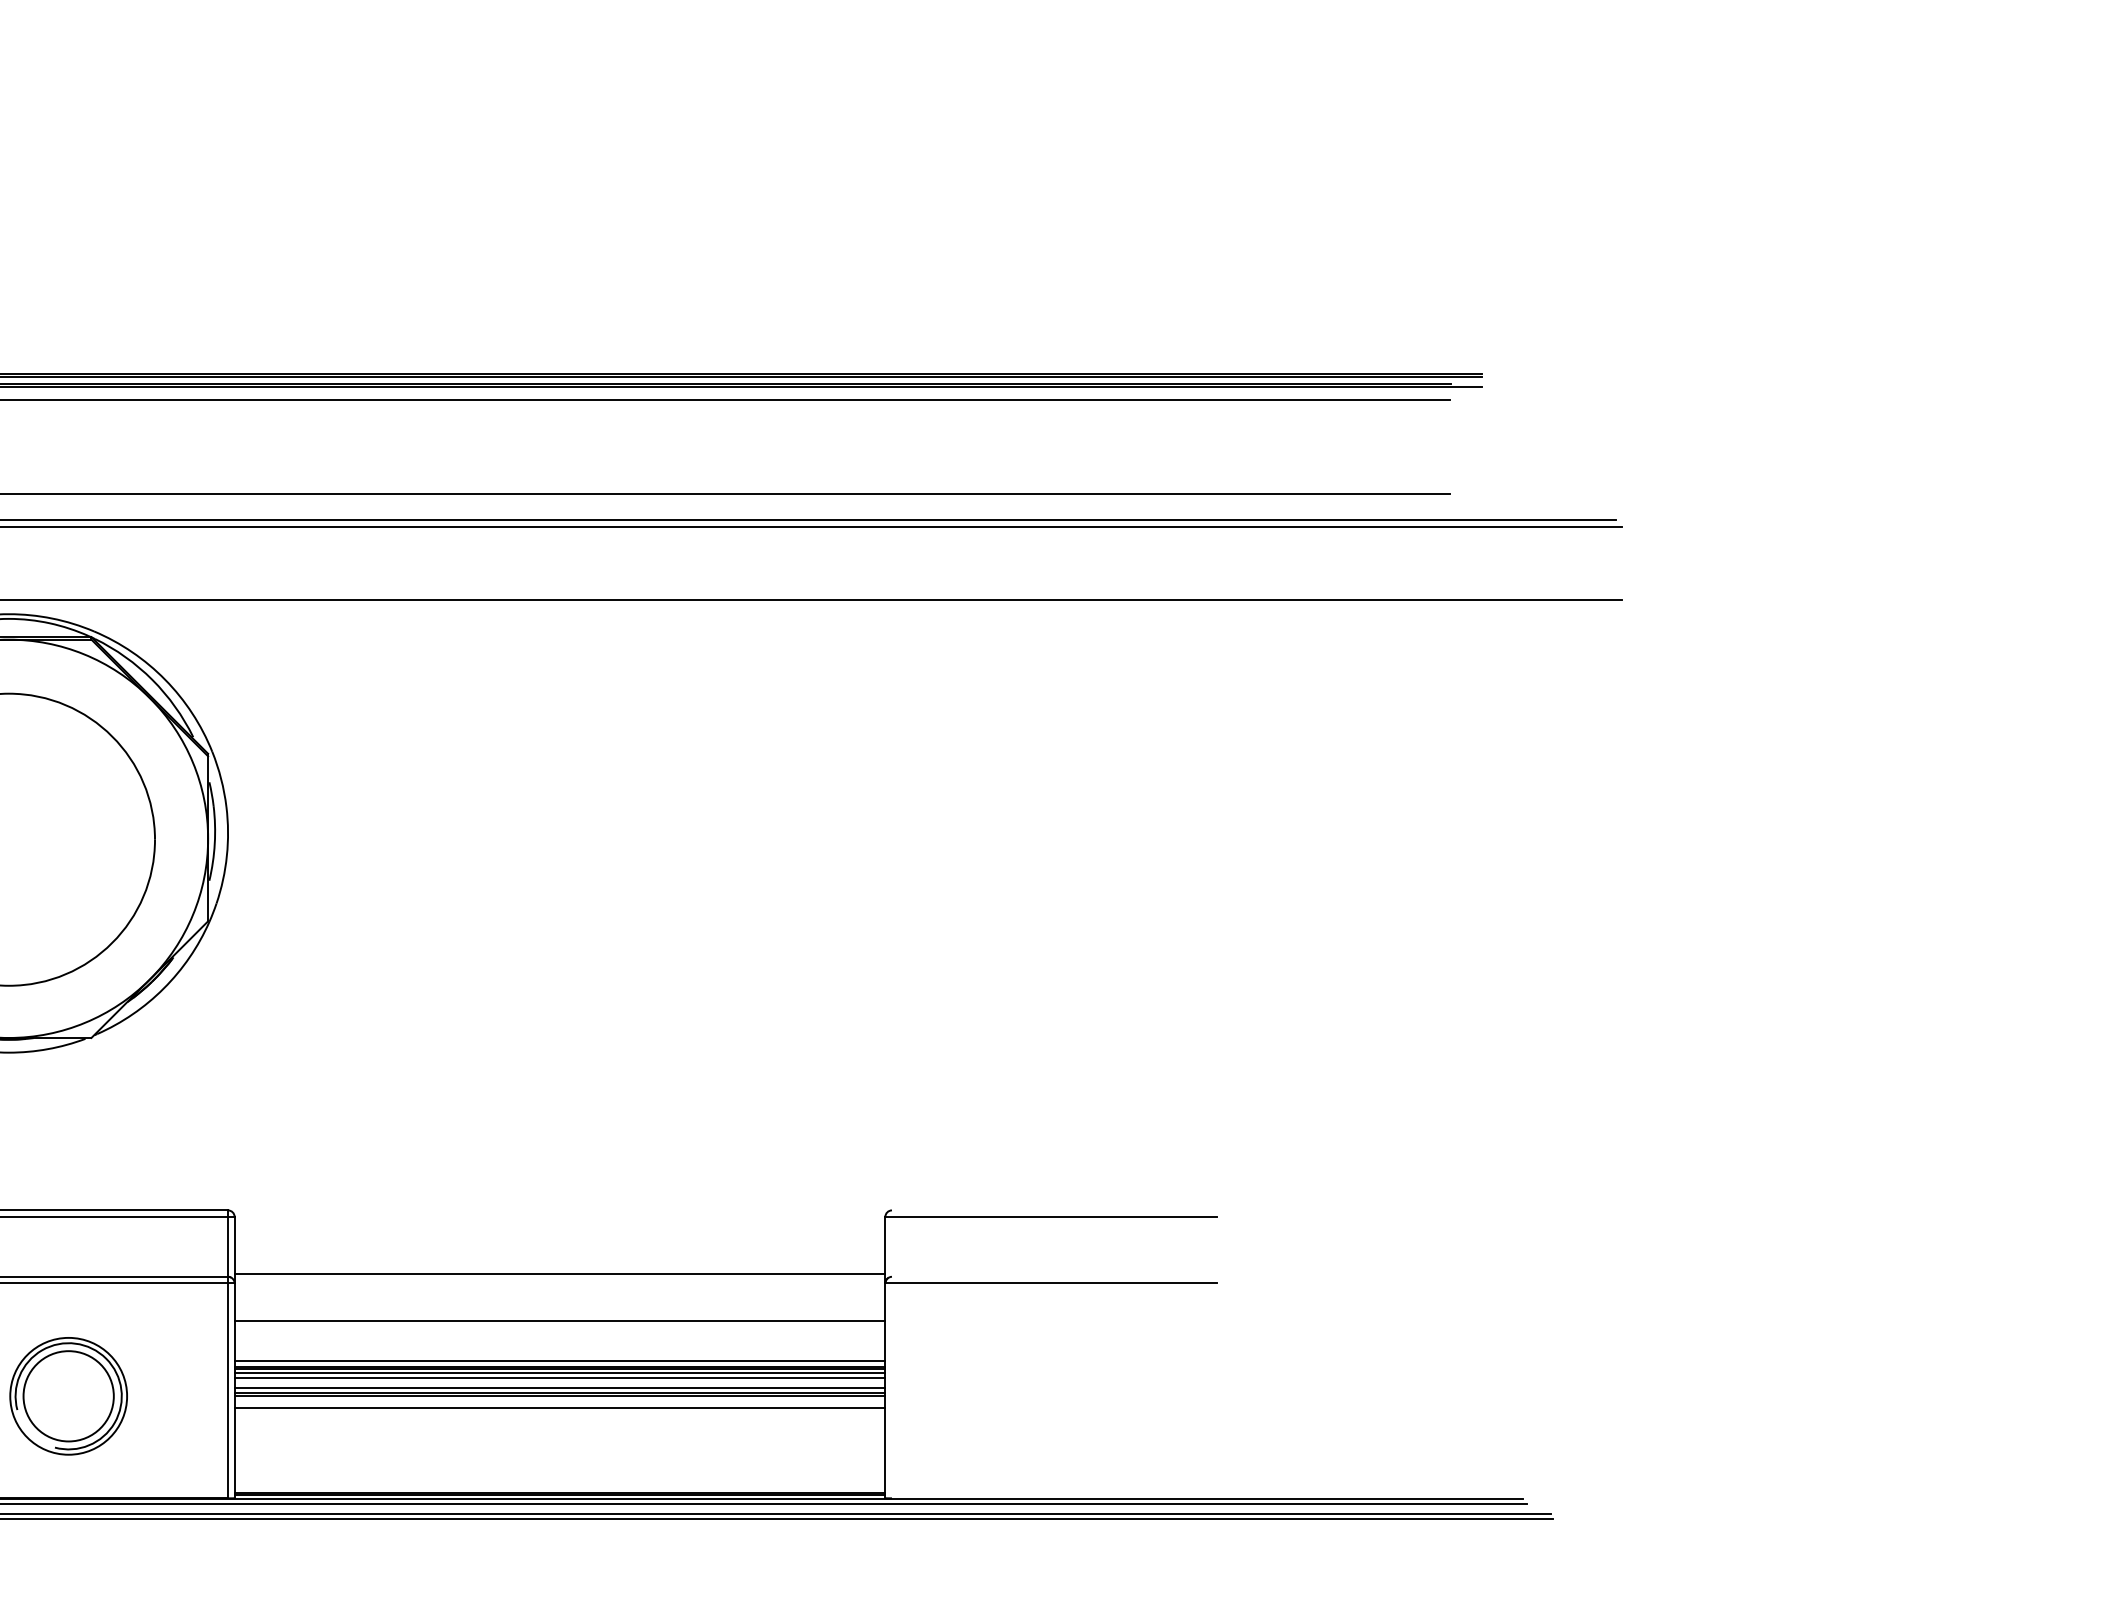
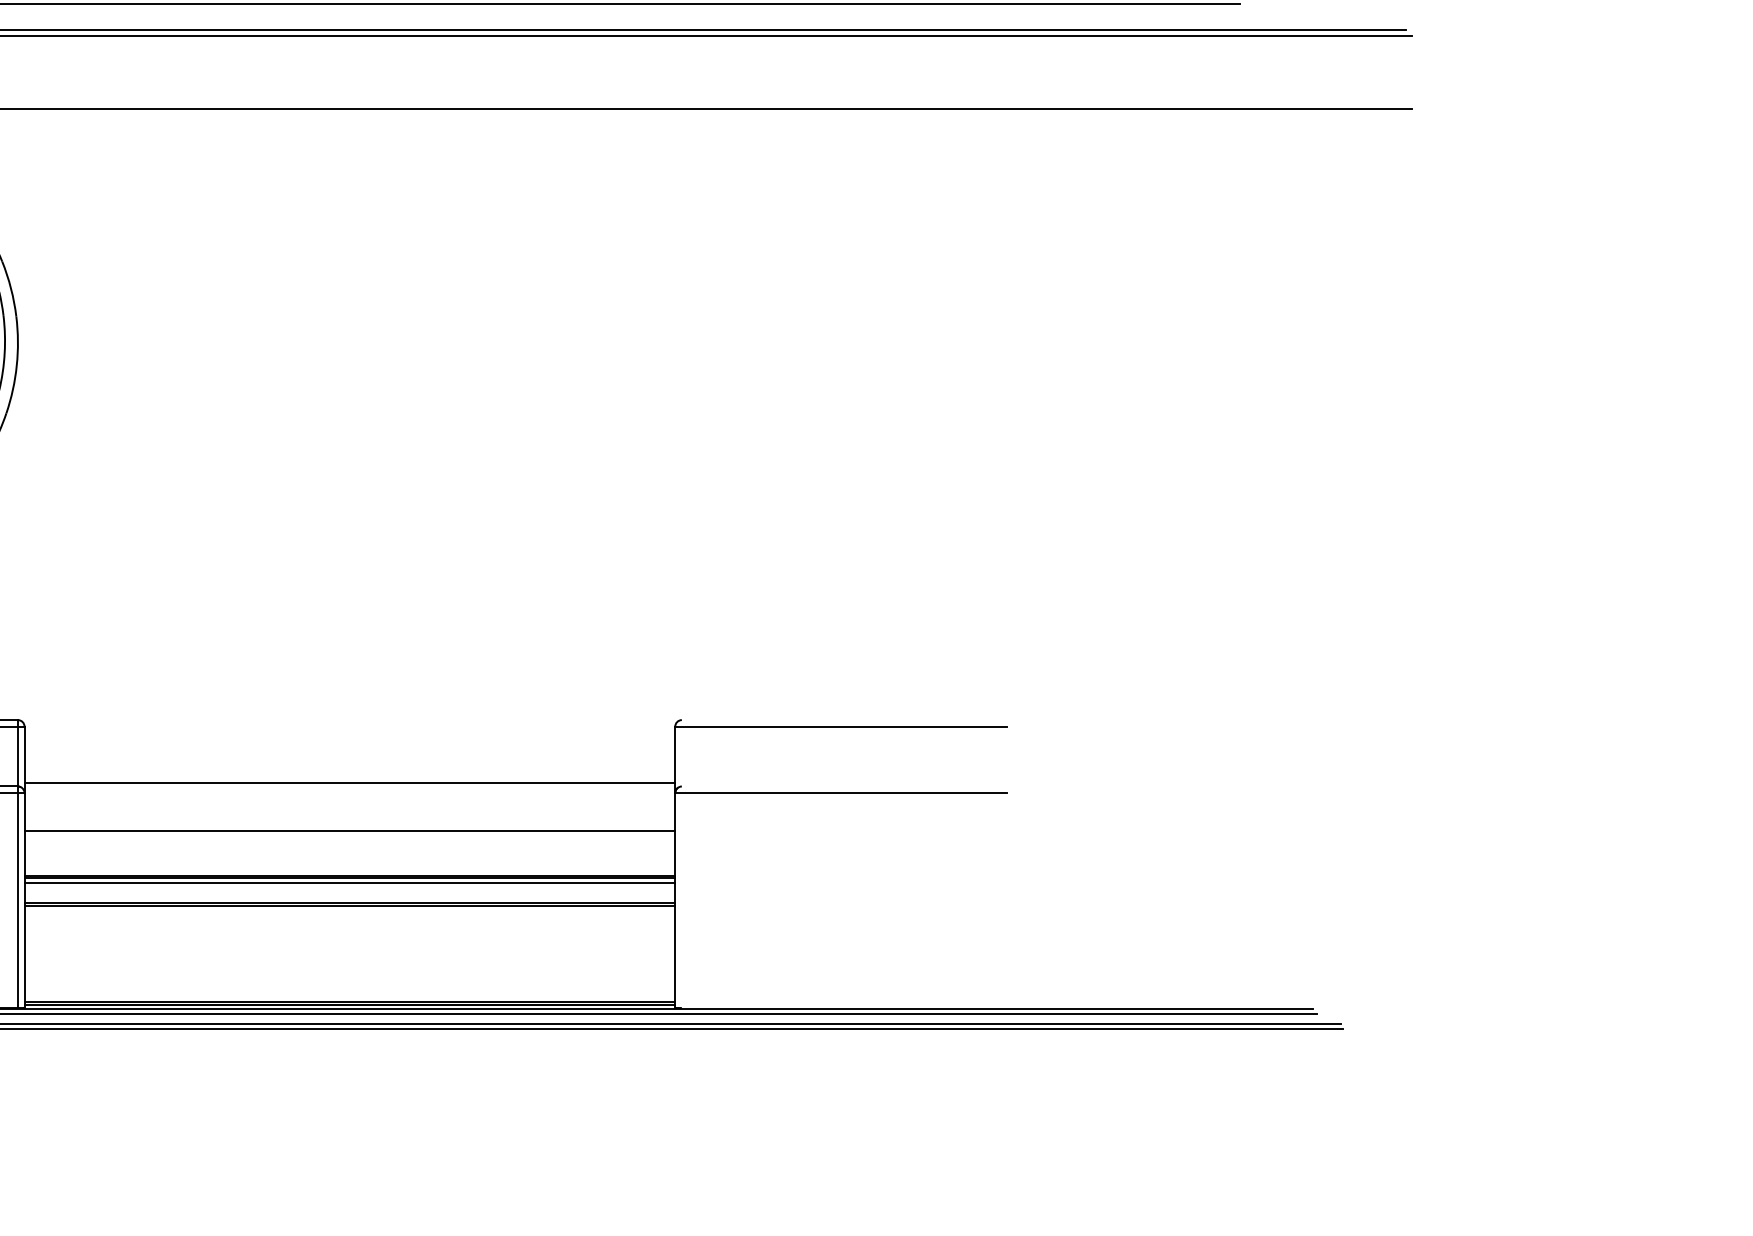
line: (559, 1361) -> (349, 871), removed
line: (559, 1378) -> (349, 888), removed
line: (559, 1387) -> (349, 897), removed
line: (559, 1407) -> (349, 917), removed

